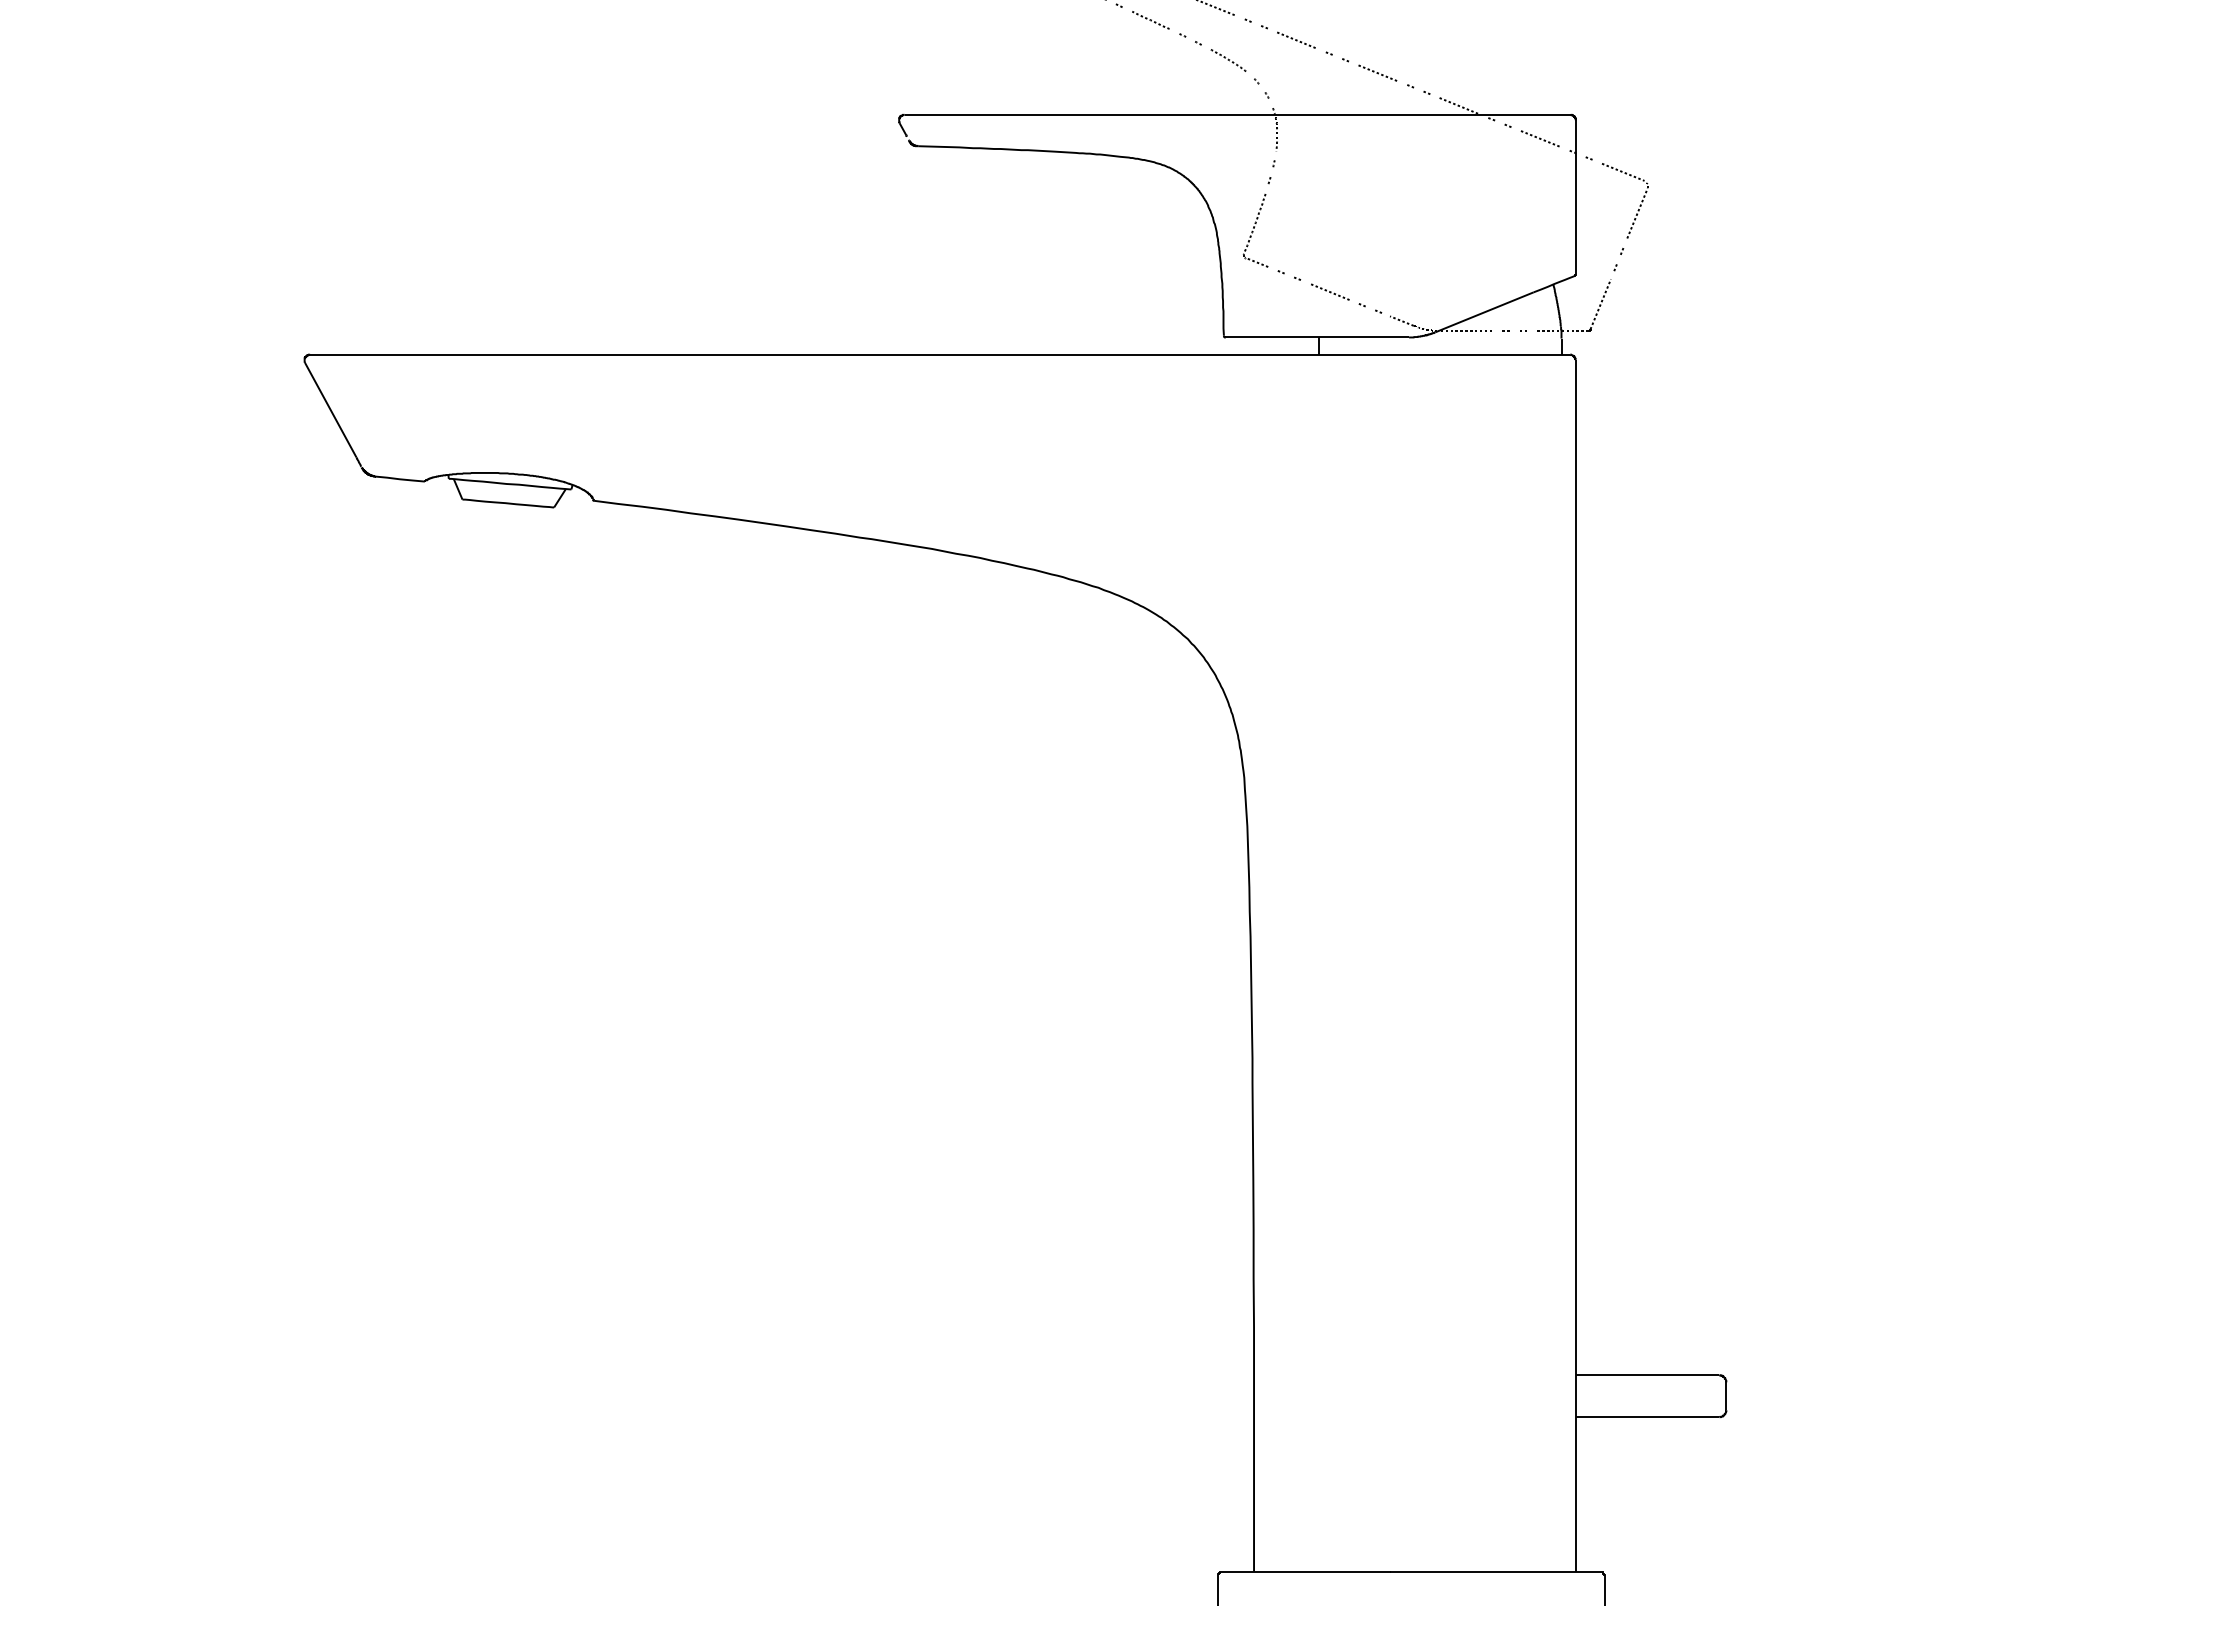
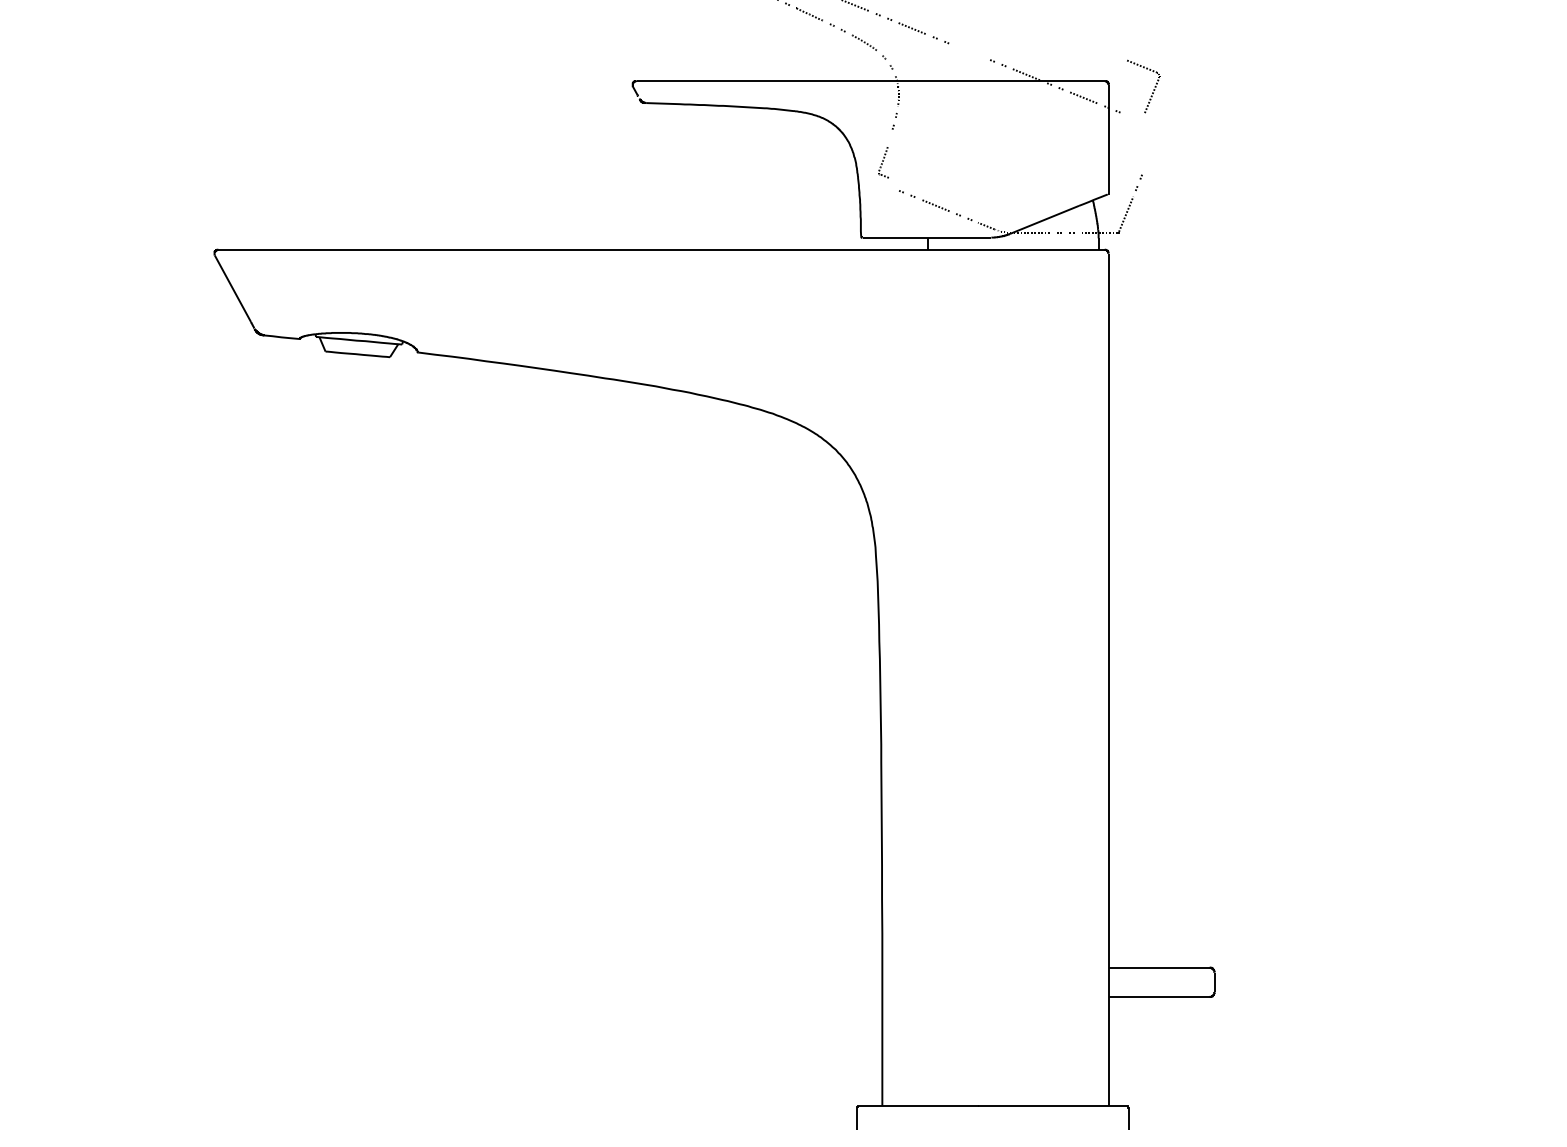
line: (1377, 72) -> (969, 51), removed
part: (1639, 205) -> (1153, 89), moved
part: (1255, 230) -> (883, 162), size x0.6

